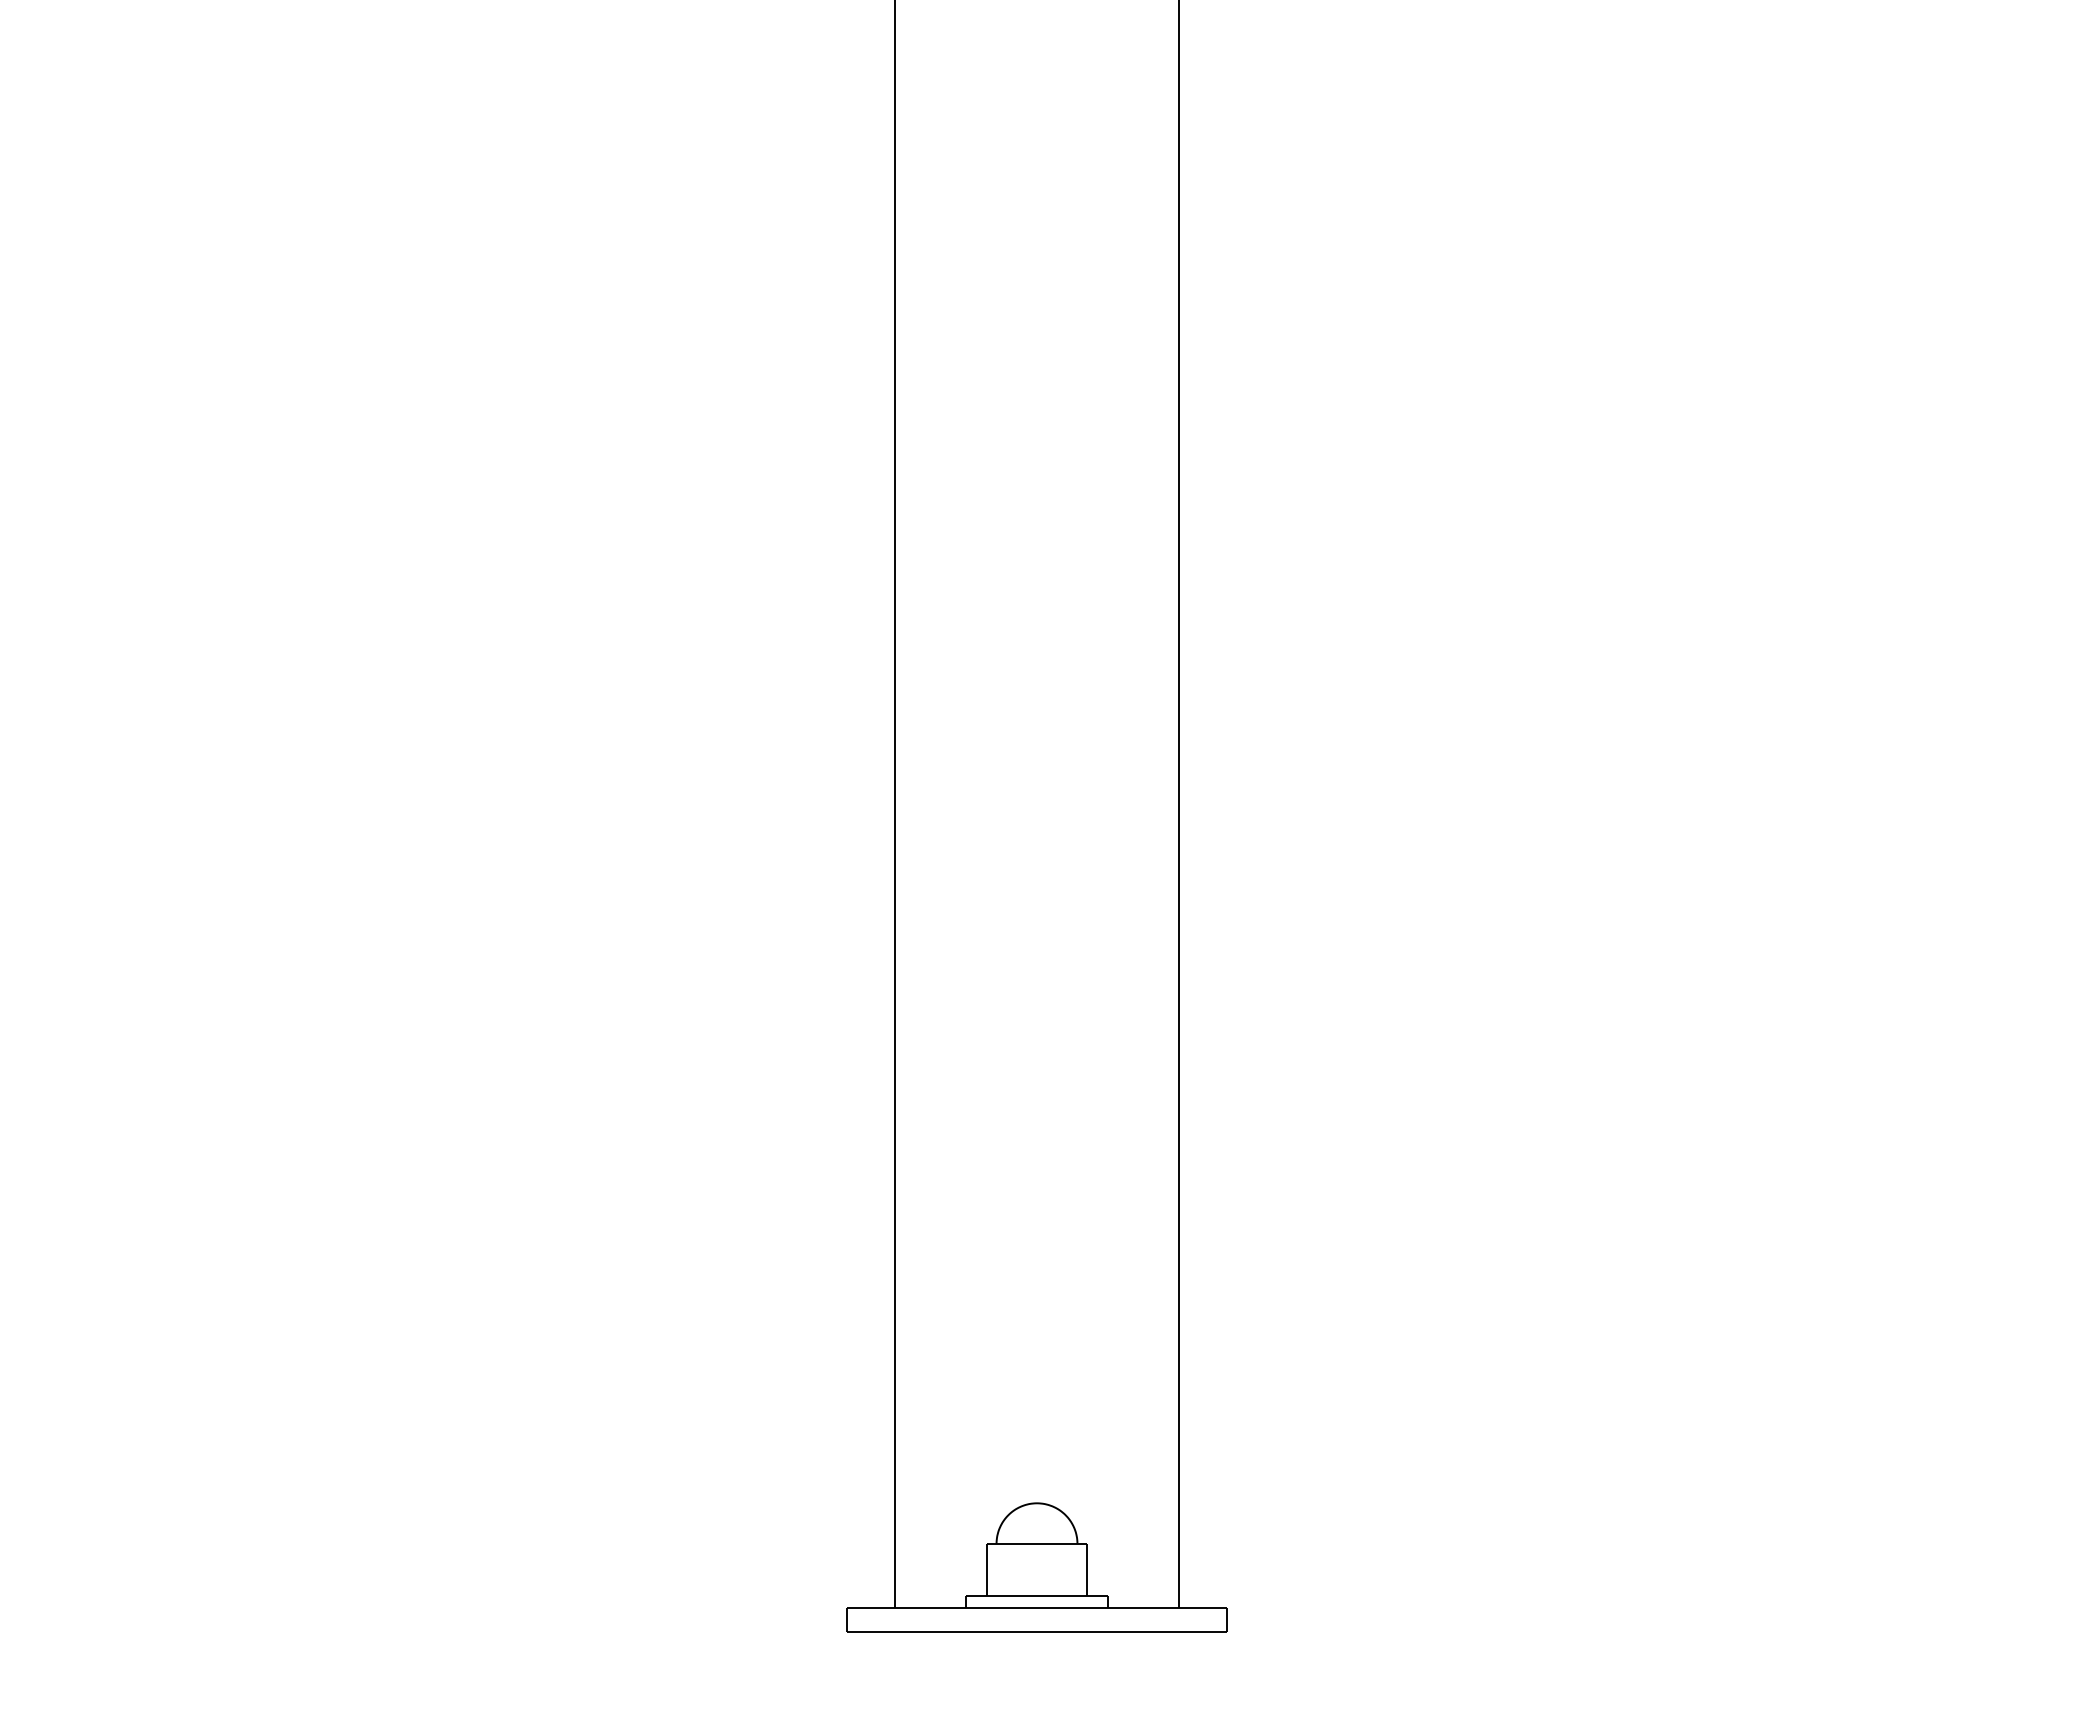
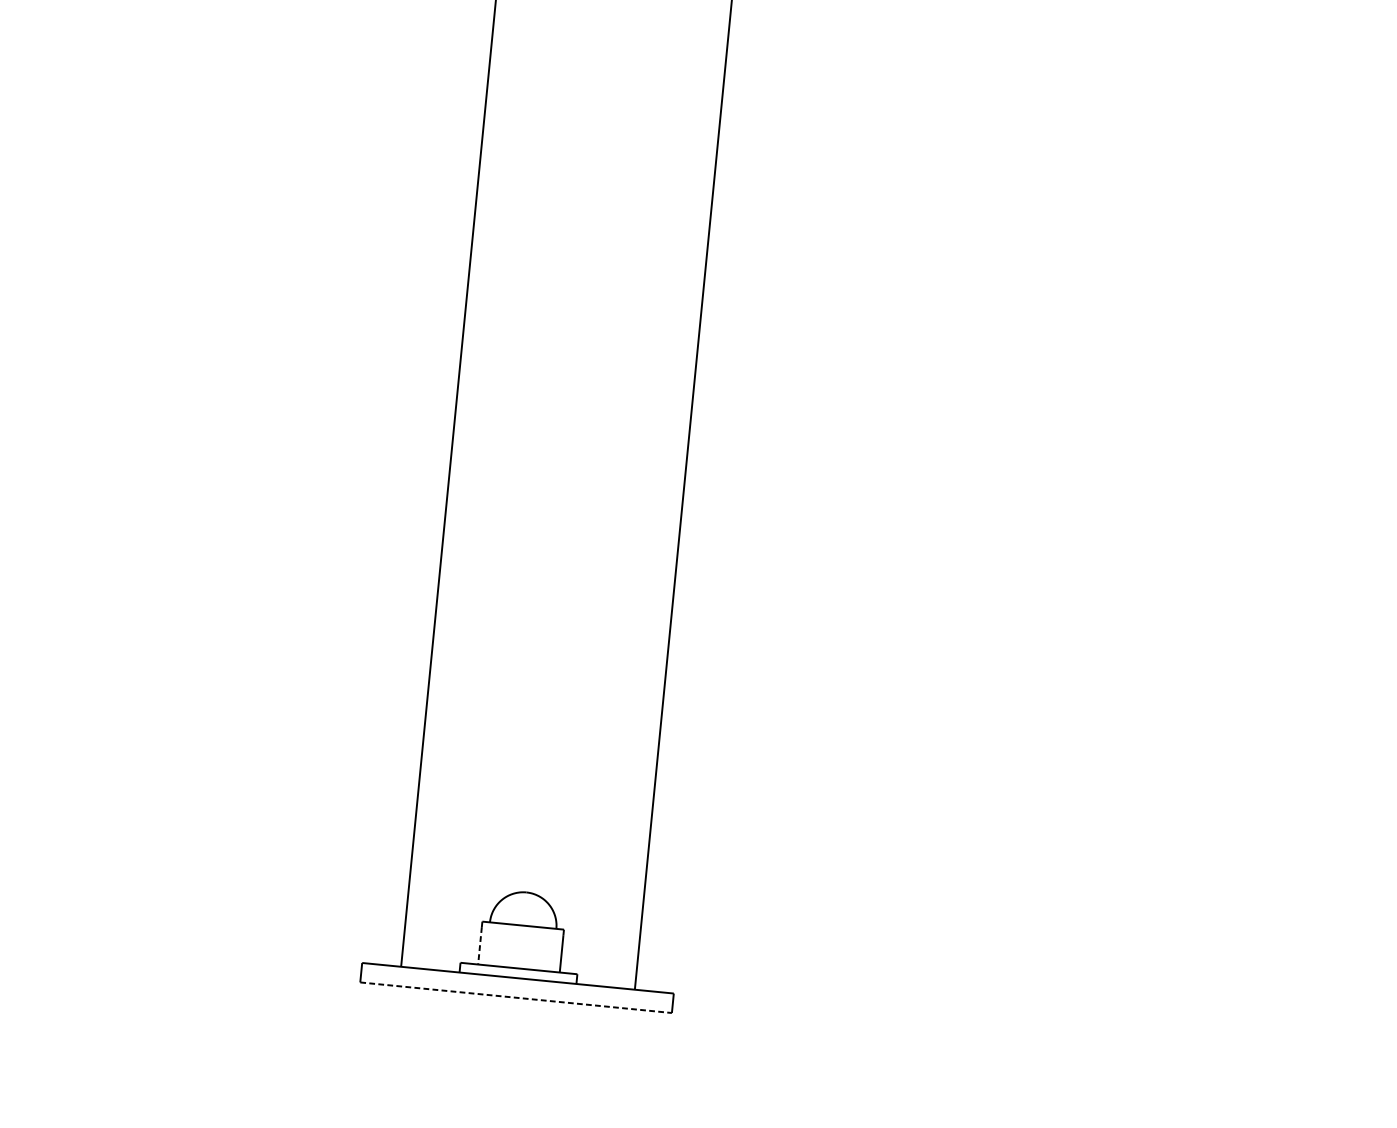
line: (987, 1573) -> (480, 946), solid -> dashed
line: (1037, 1631) -> (516, 997), solid -> dashed

